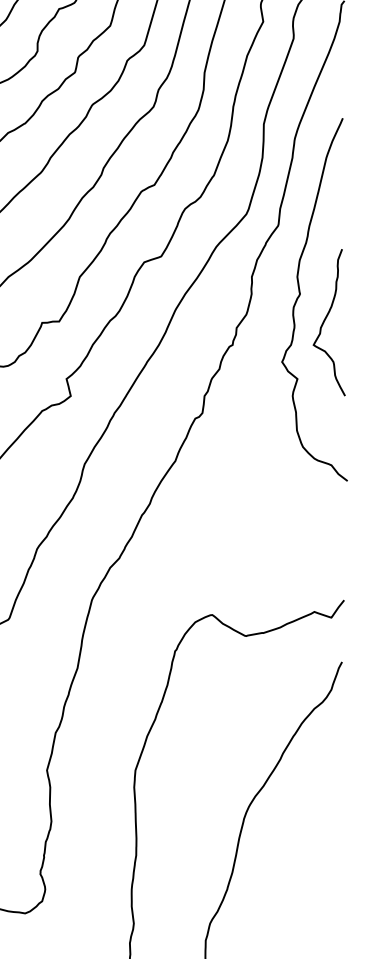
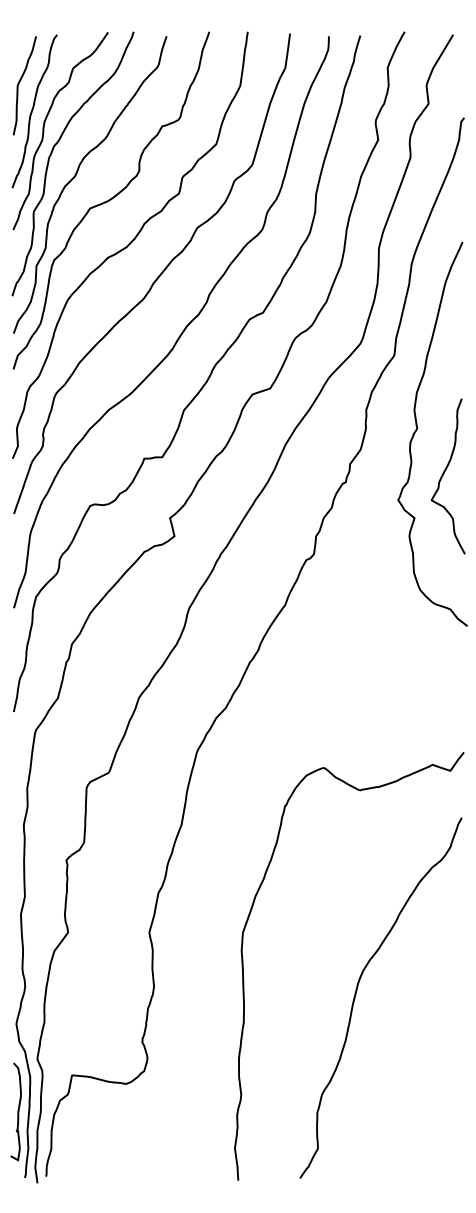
curve: (324, 321) -> (443, 475), moved

